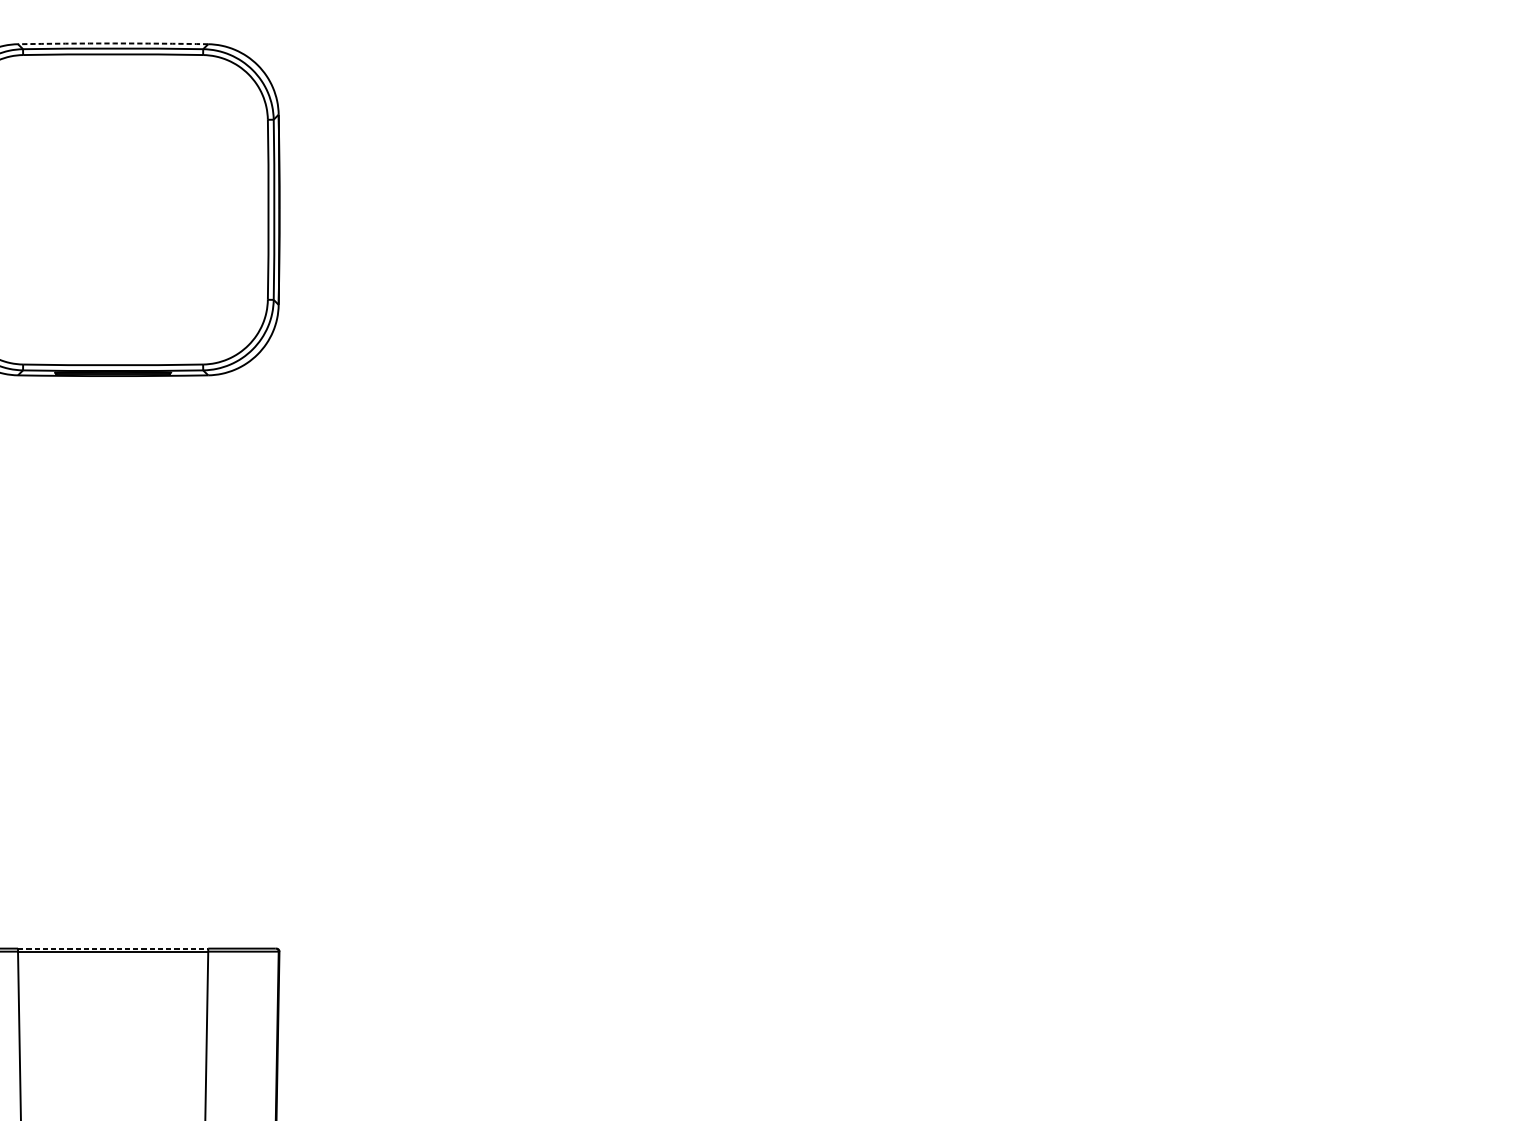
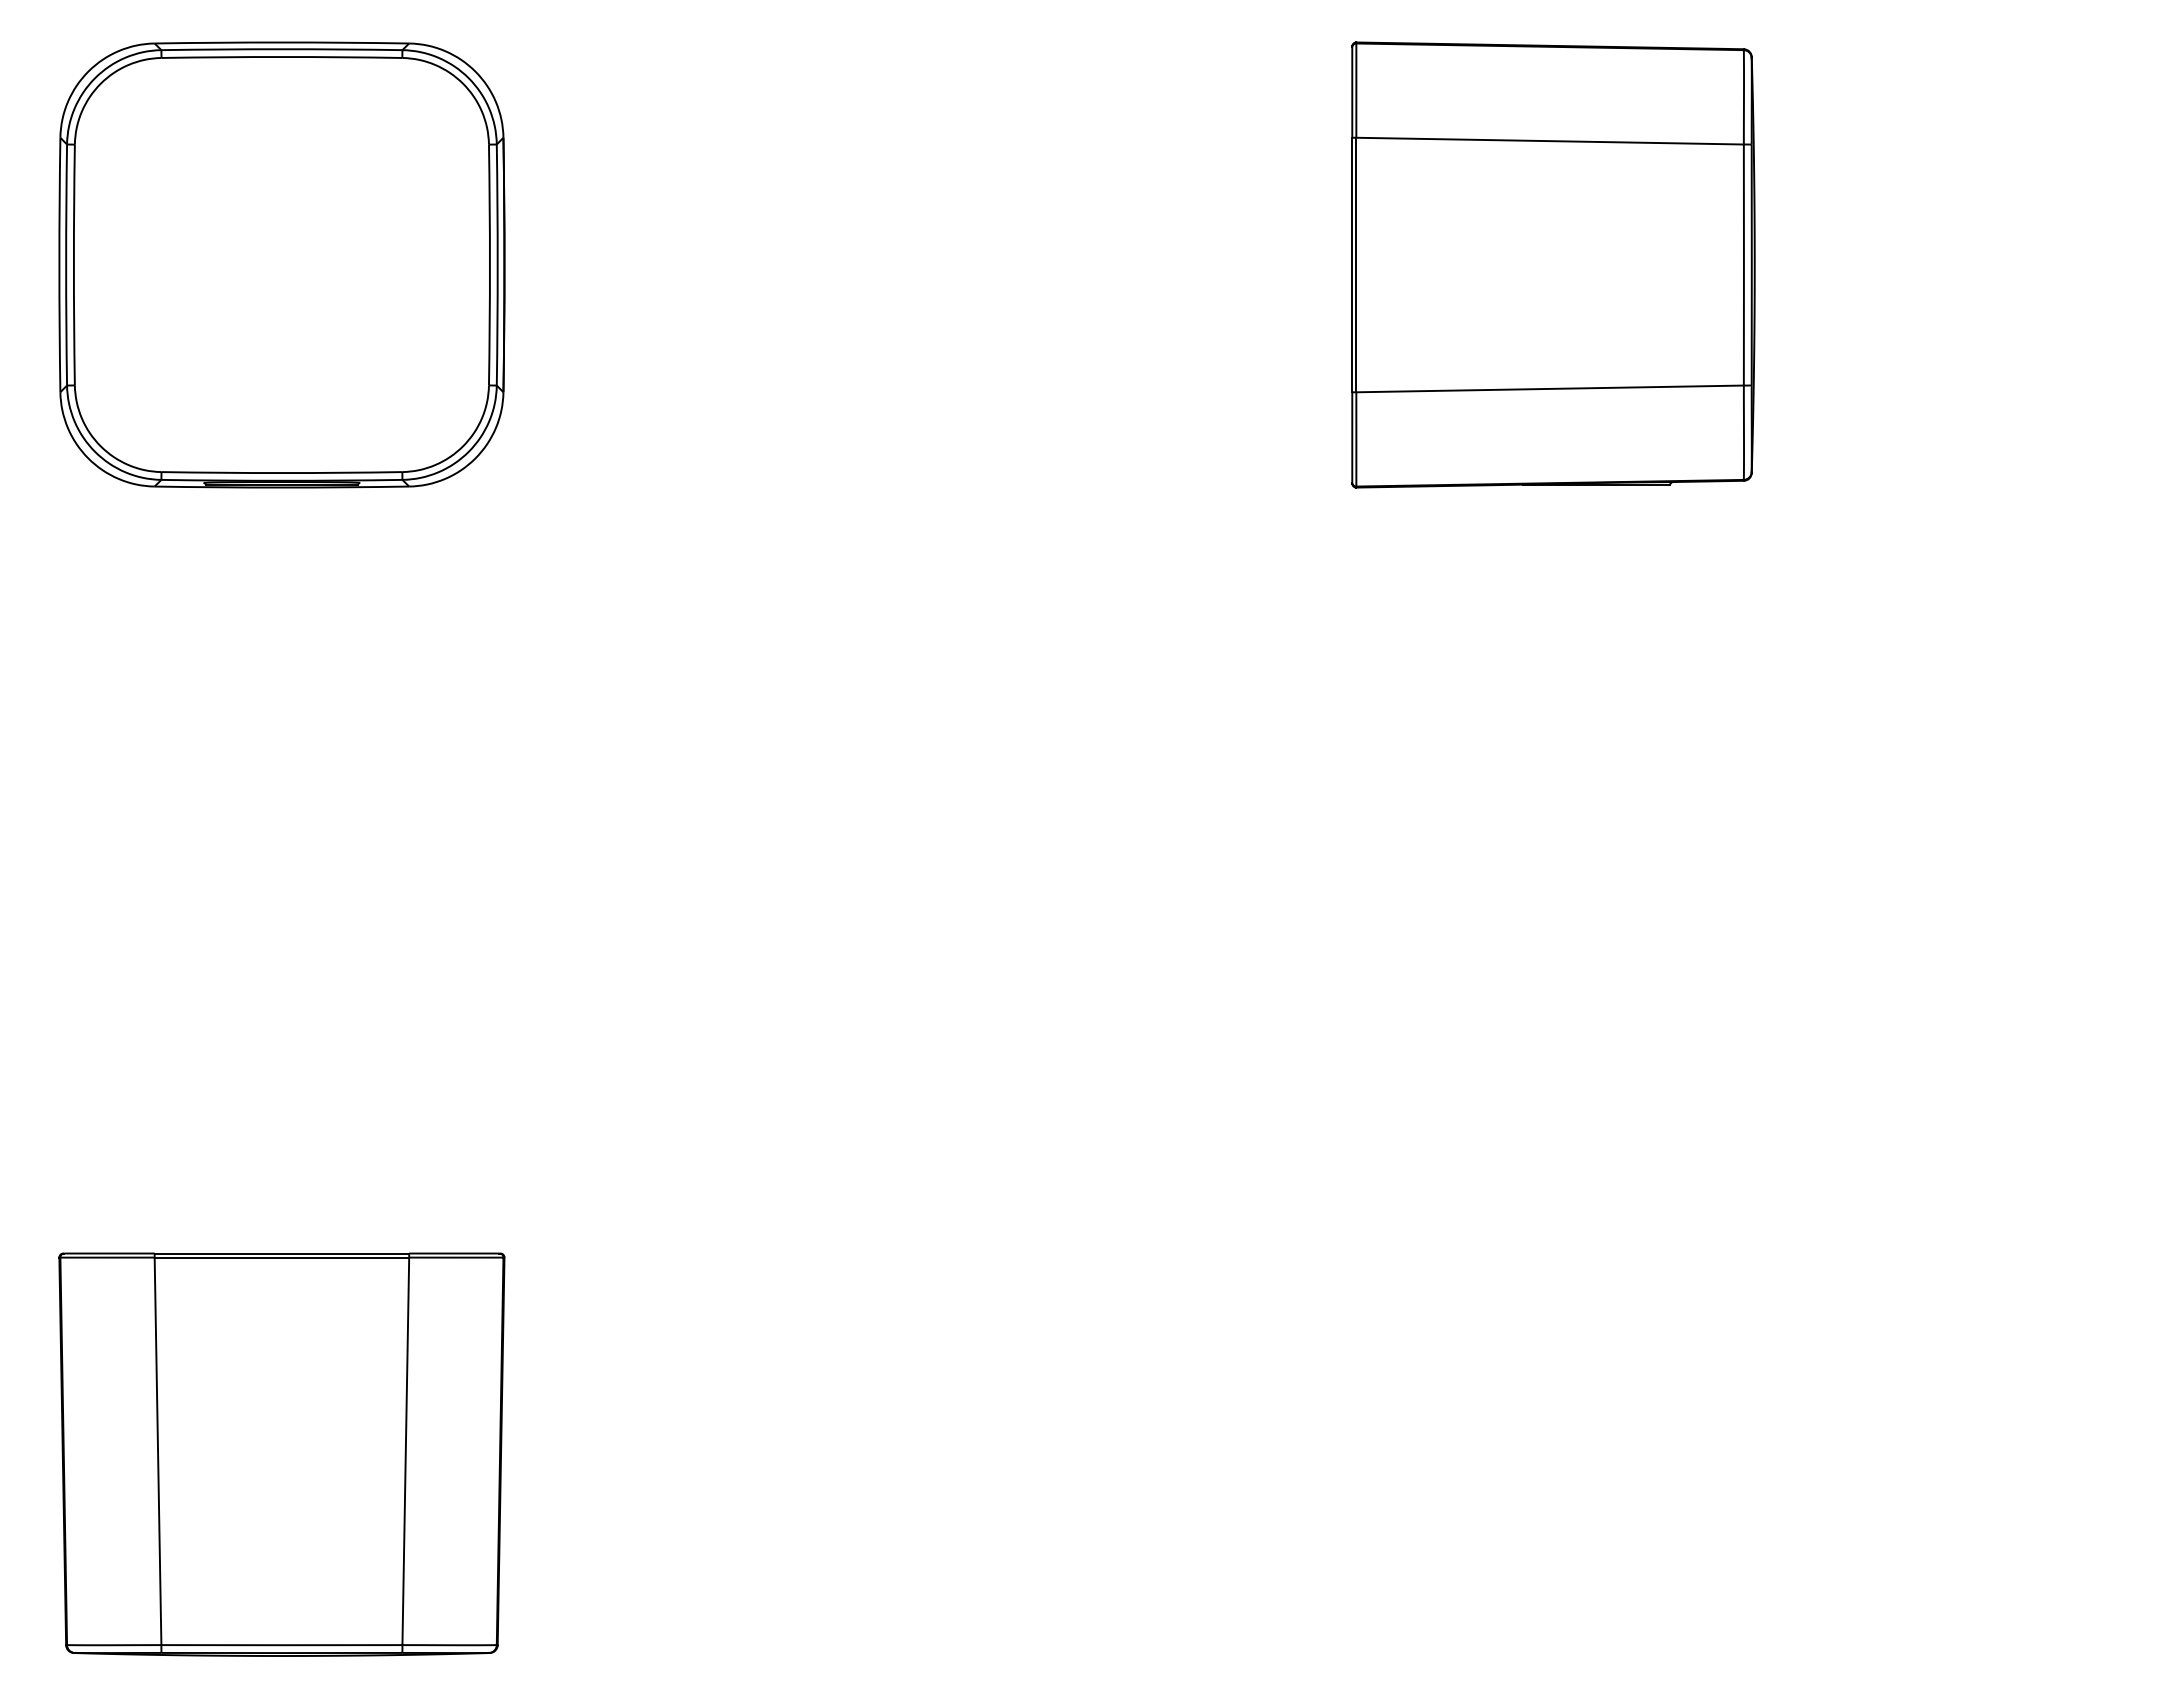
arc: (112, 43) -> (281, 42), dashed -> solid
part: (1063, 209) -> (1553, 264), added
line: (113, 948) -> (282, 1253), dashed -> solid

